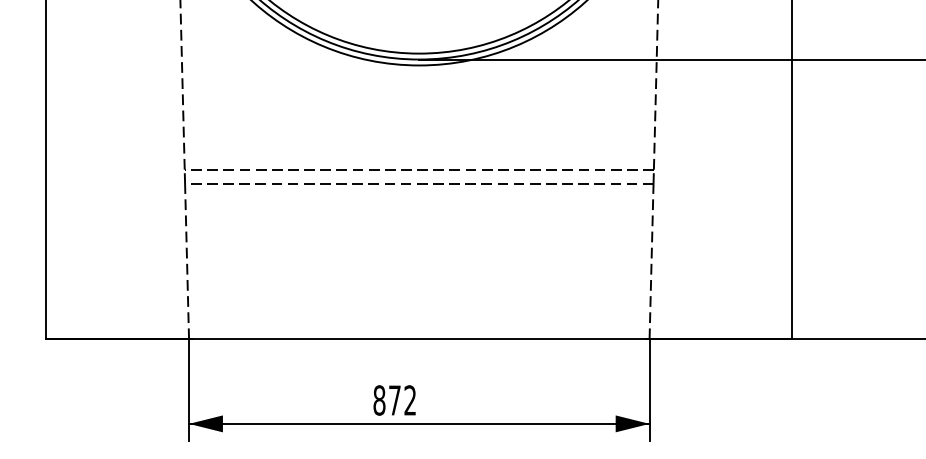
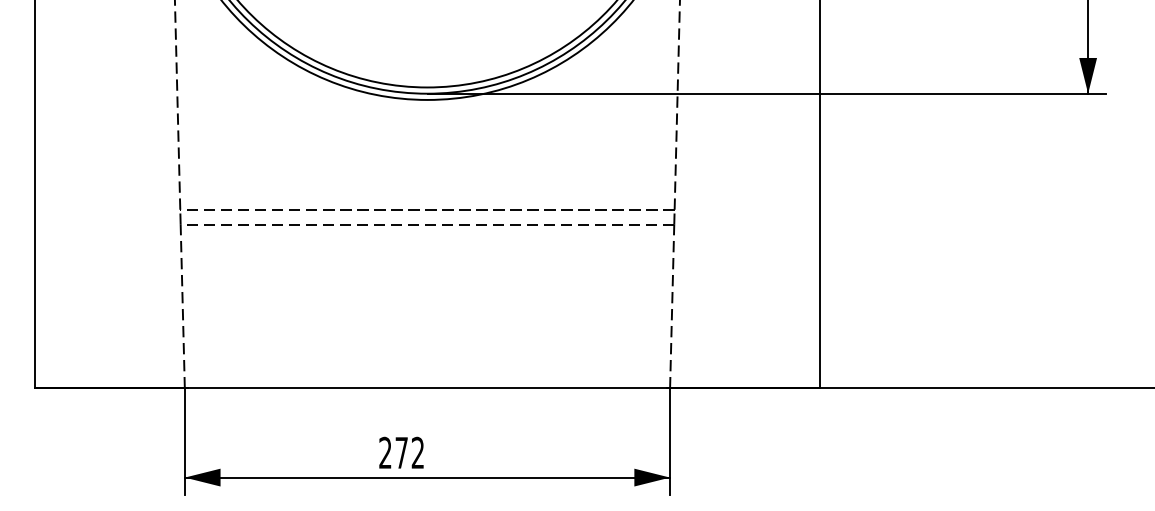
text: (379, 400) -> (385, 452), 872 -> 272

